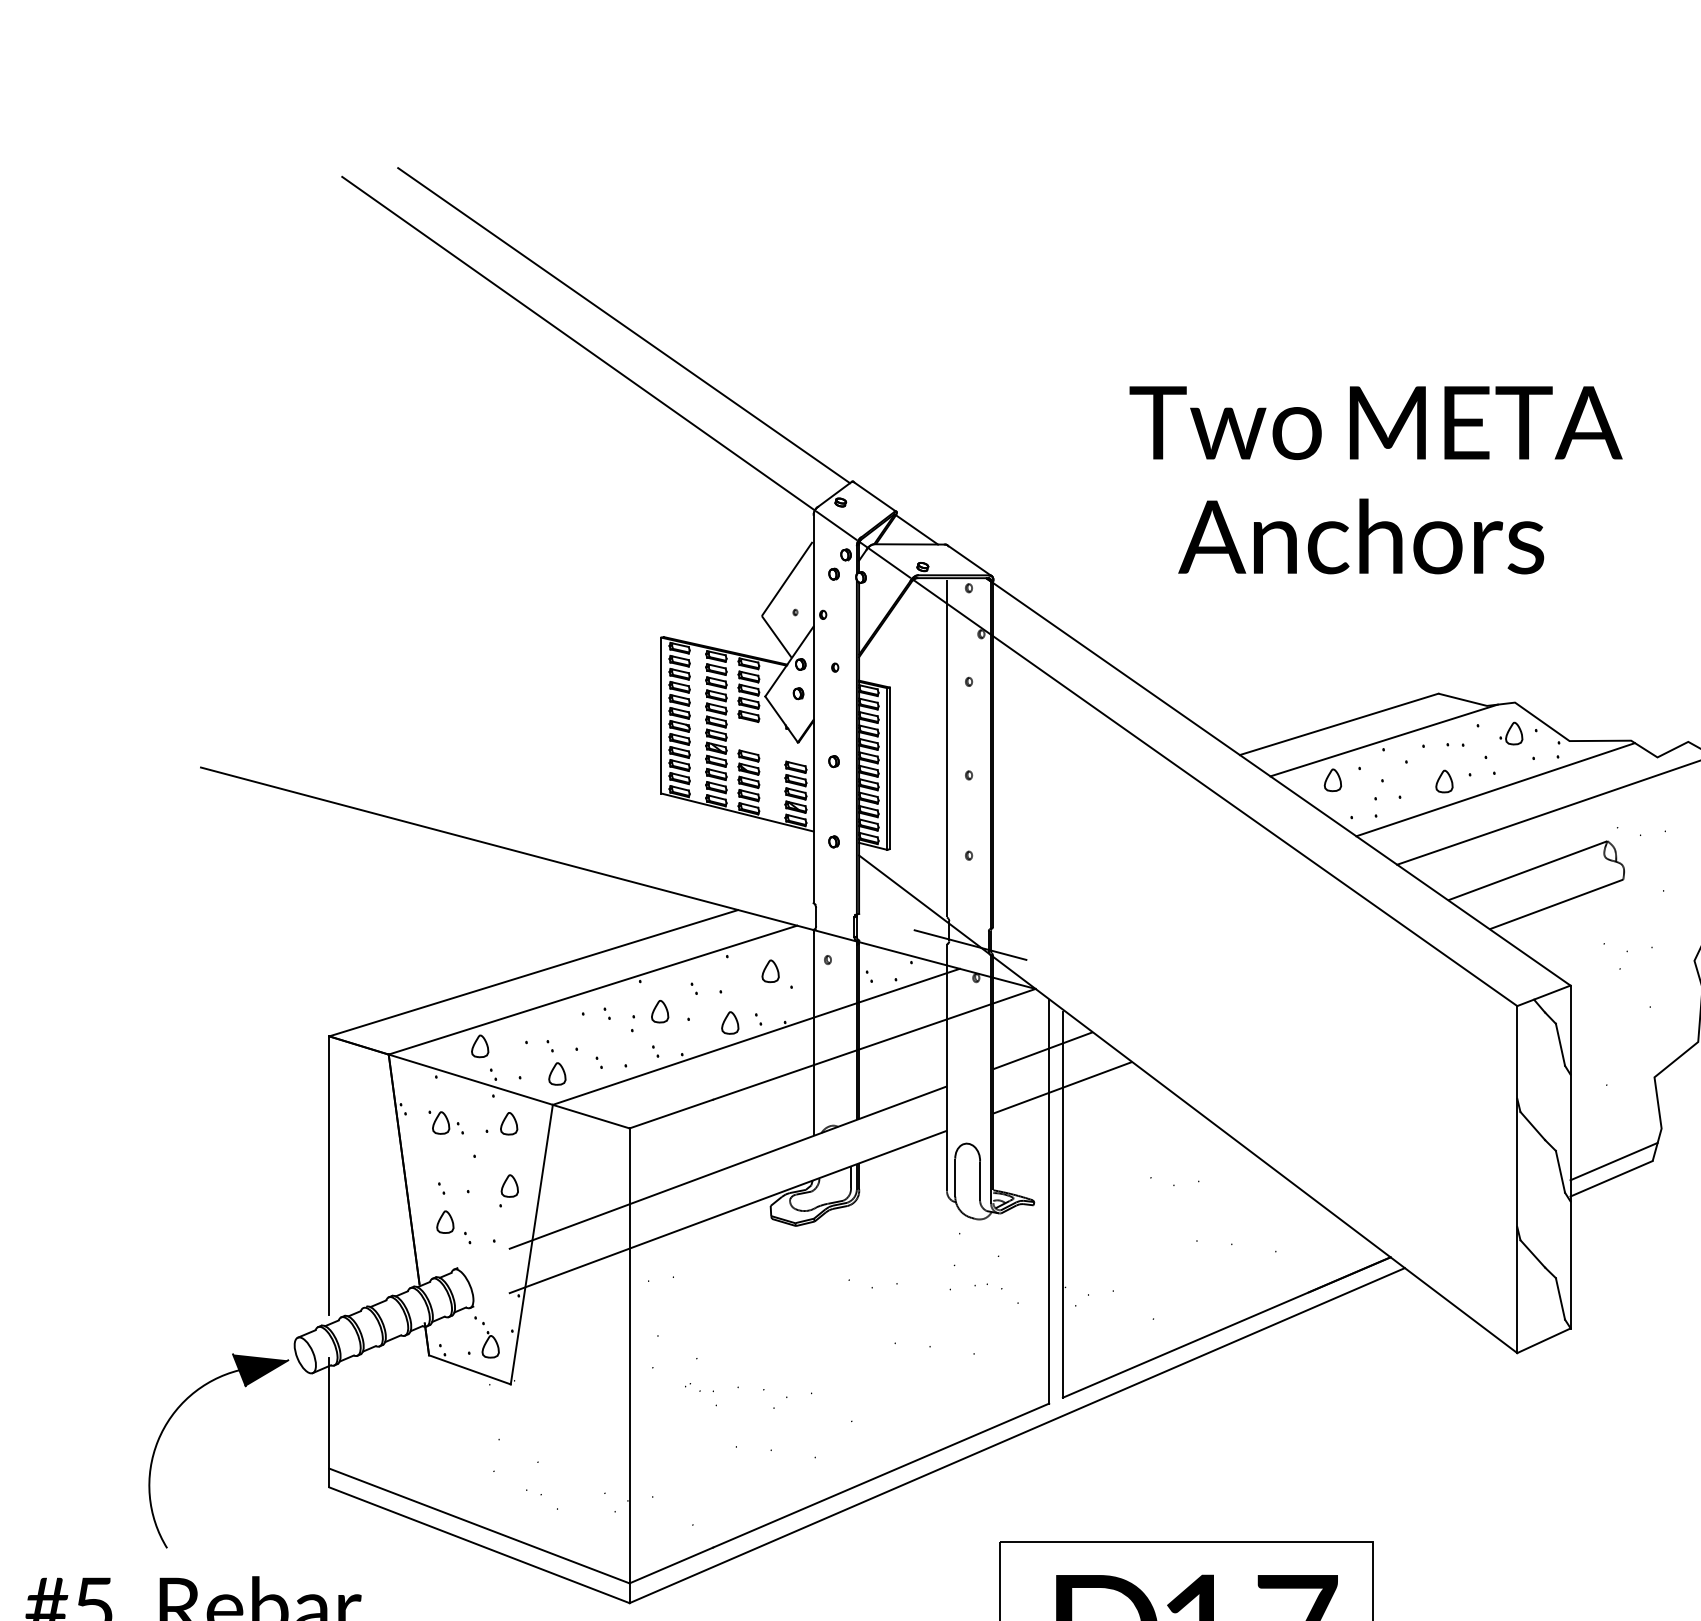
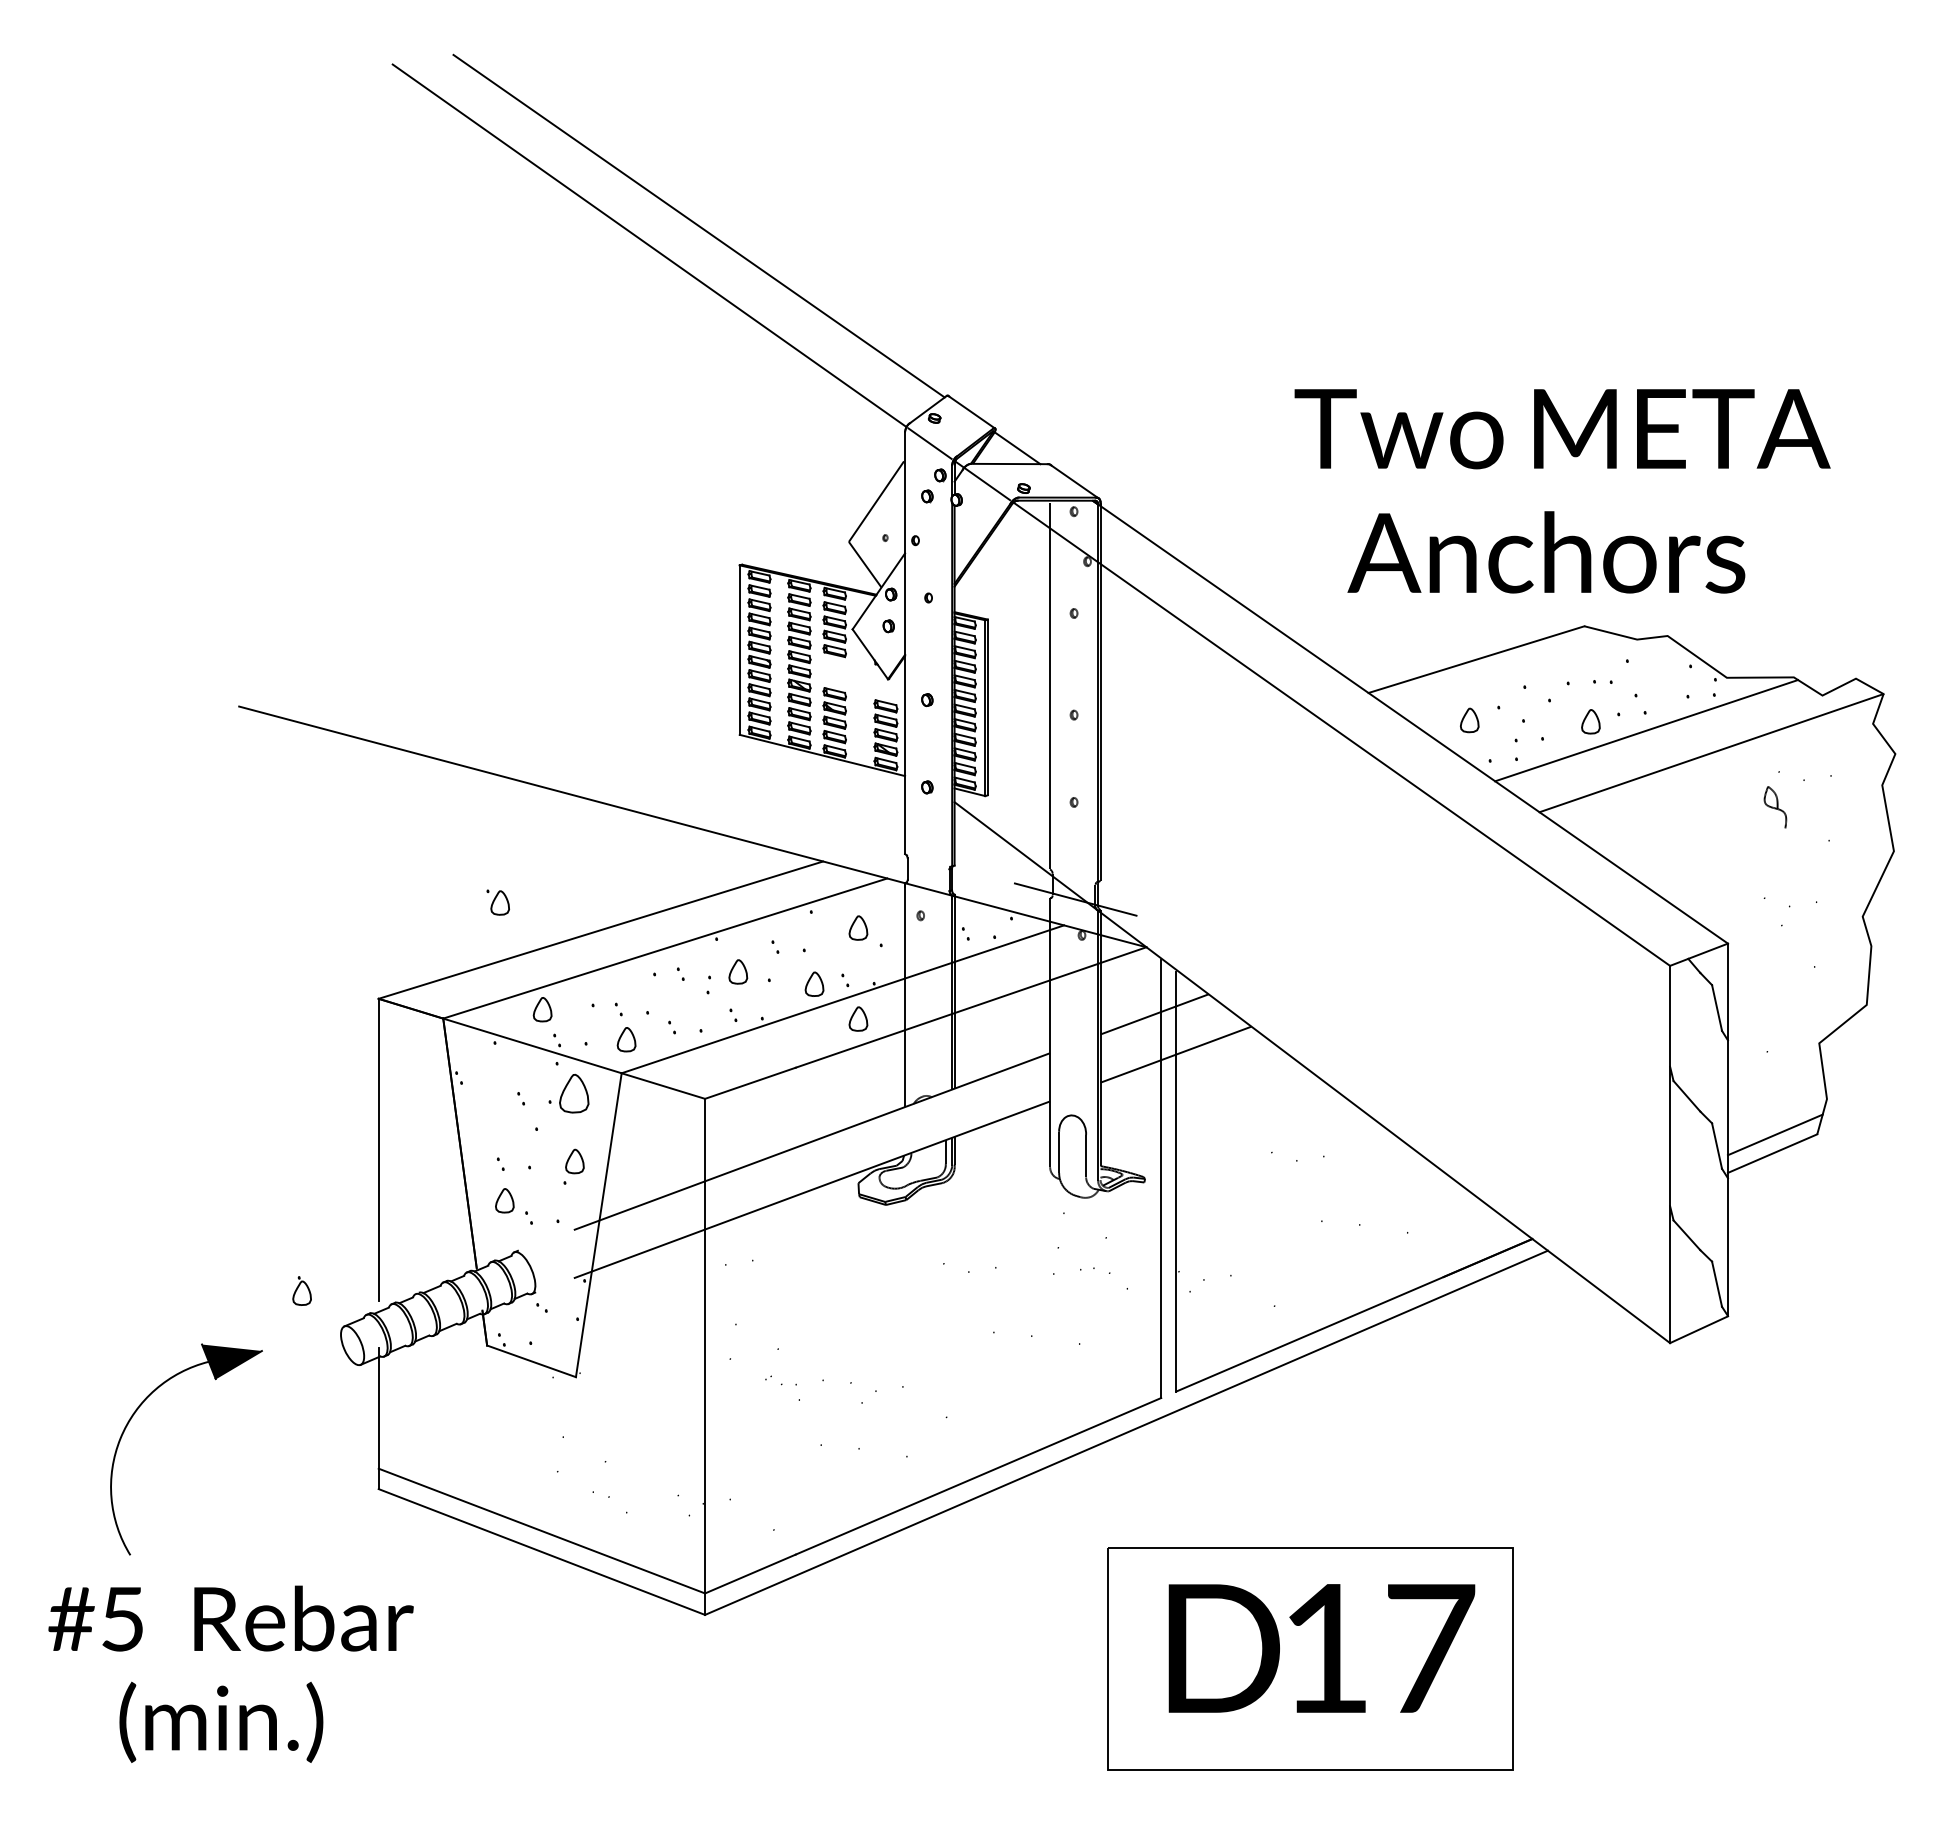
text: (1376, 480) -> (1562, 491), moved
part: (1511, 733) -> (1663, 669), removed
line: (1383, 740) -> (1524, 677), removed
line: (1527, 870) -> (1681, 818), removed
line: (1556, 904) -> (1712, 855), removed
part: (770, 1054) -> (858, 1018), added
part: (438, 1122) -> (497, 902), moved
part: (508, 1123) -> (573, 1093), size x1.6
part: (490, 1344) -> (301, 1290), moved
part: (171, 1417) -> (135, 1413), moved

